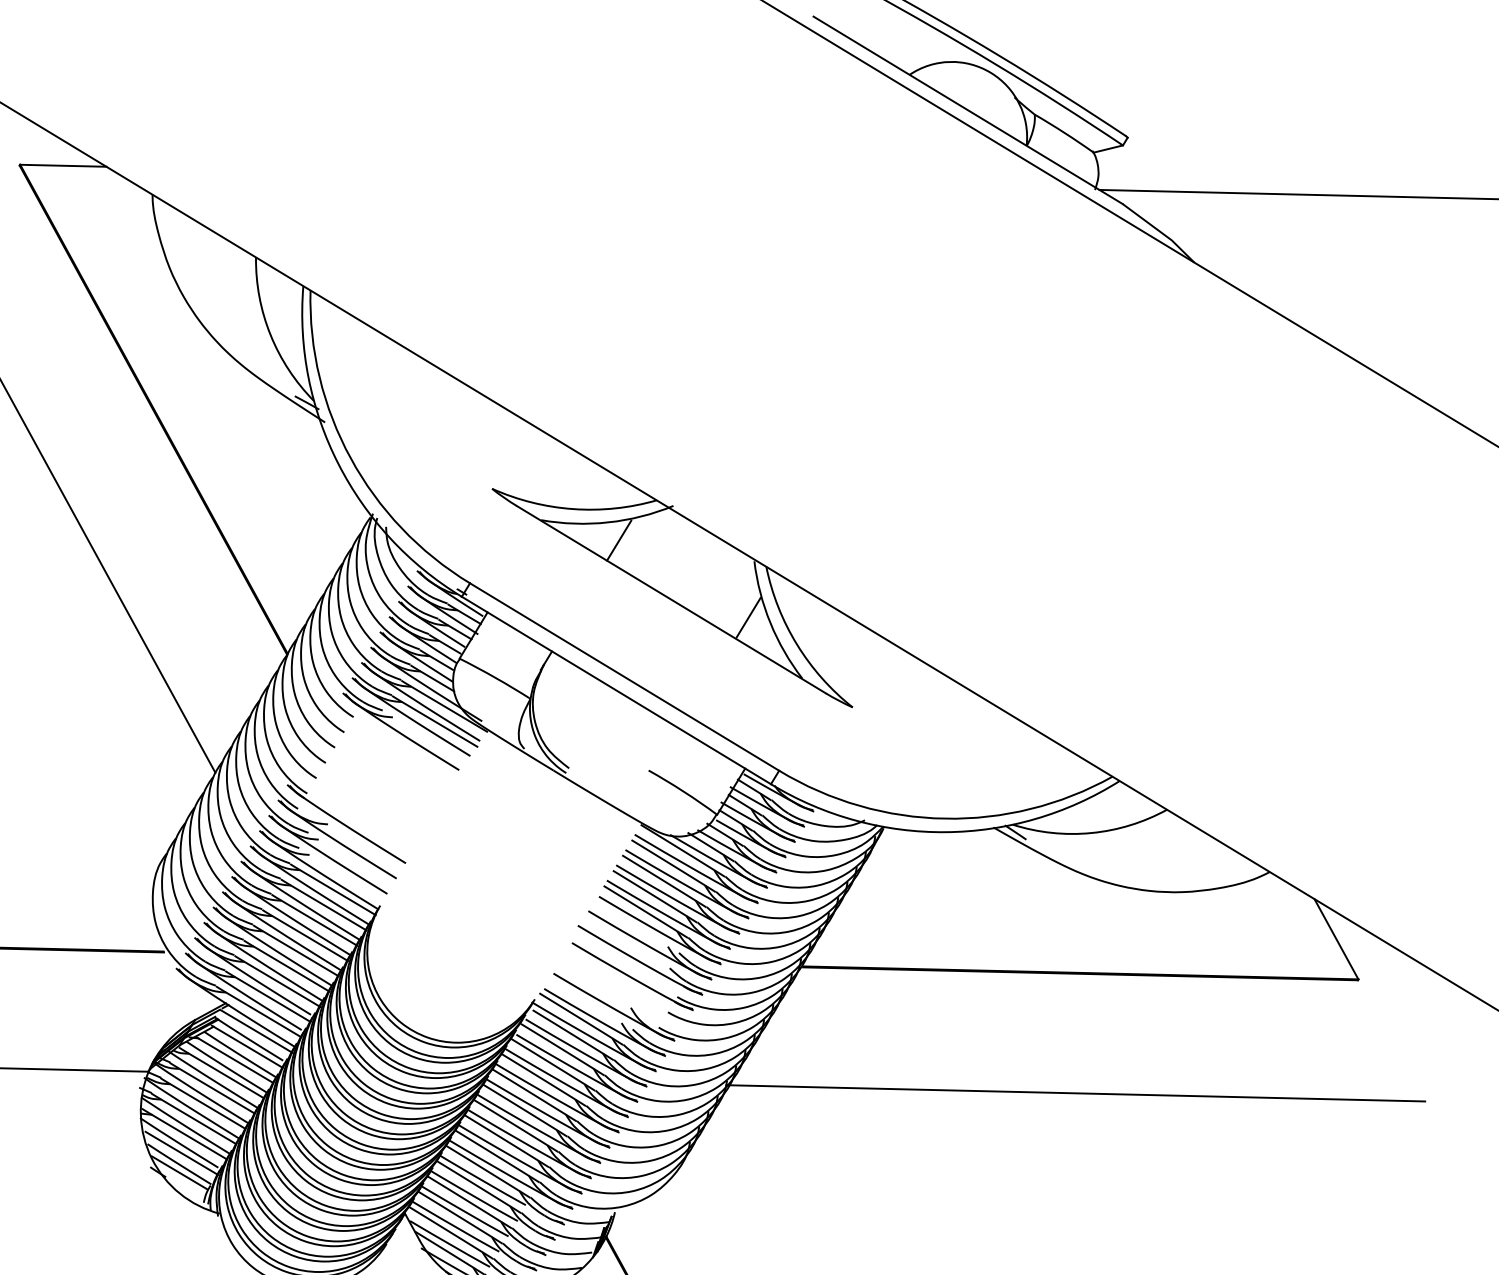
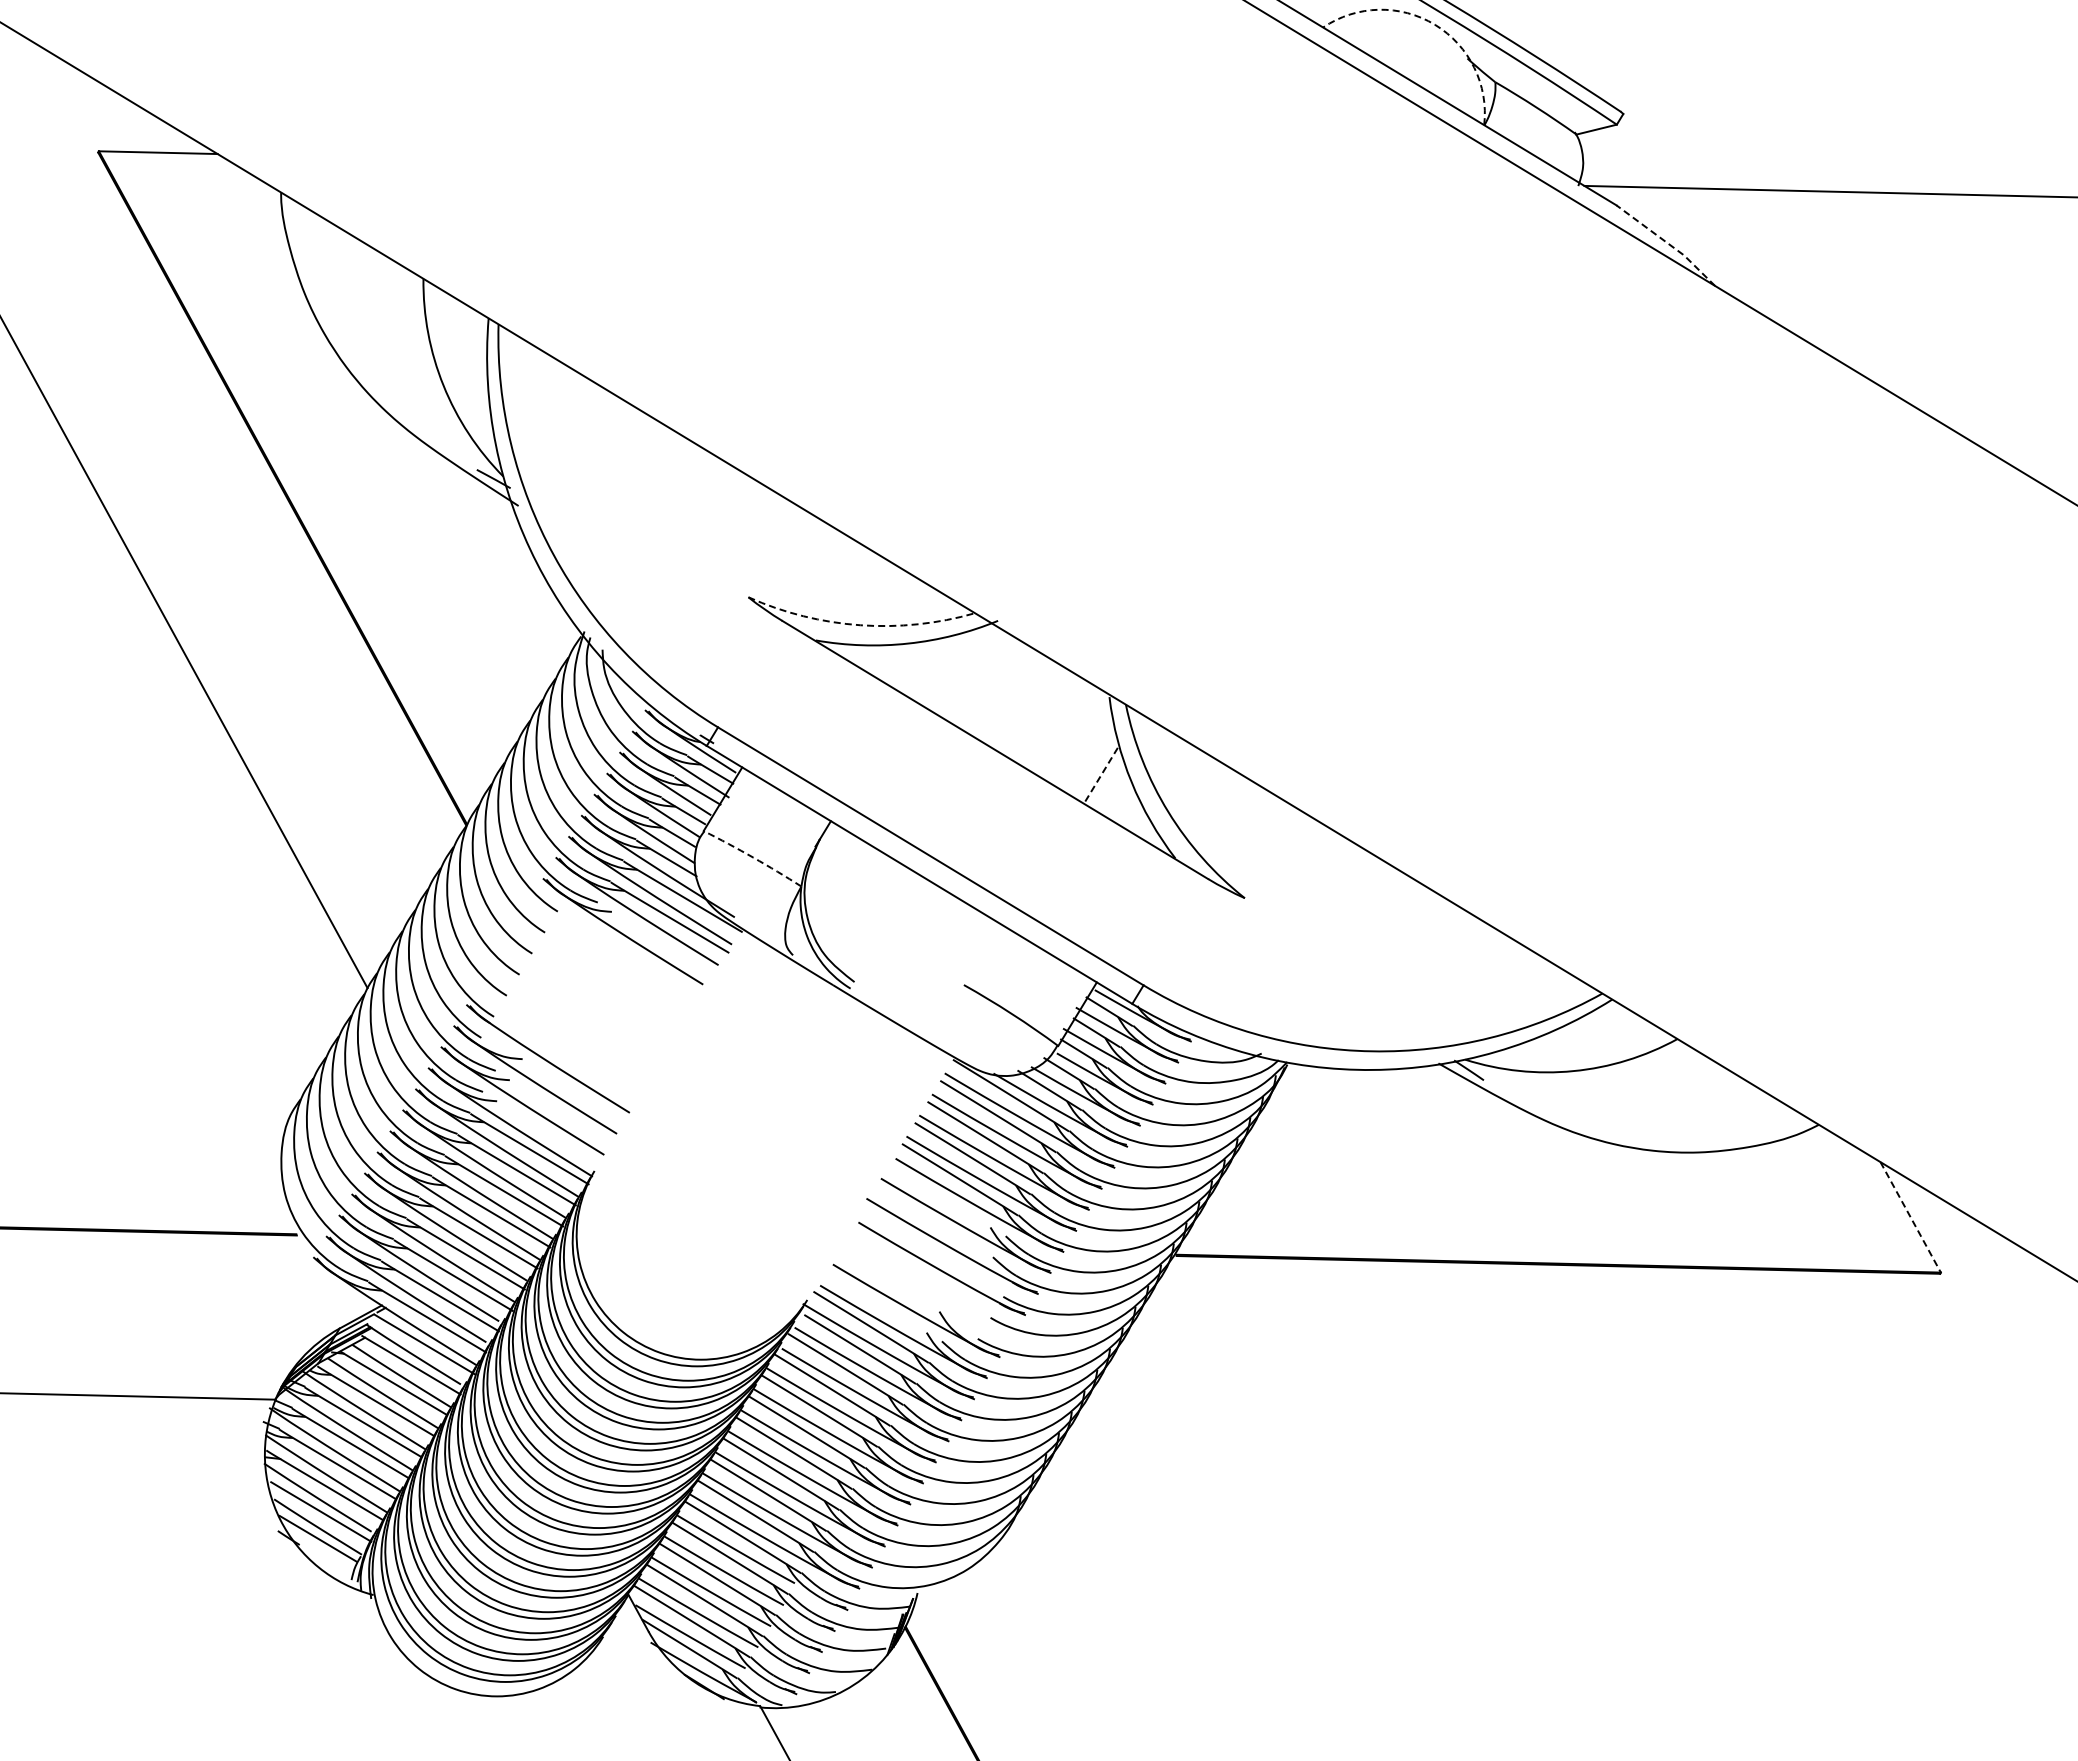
arc: (990, 72) -> (1434, 24), solid -> dashed
line: (1160, 231) -> (1668, 243), solid -> dashed
arc: (573, 509) -> (860, 625), solid -> dashed
line: (618, 540) -> (922, 668), removed
line: (748, 617) -> (1101, 774), solid -> dashed
arc: (495, 677) -> (753, 857), solid -> dashed
line: (1336, 939) -> (1910, 1217), solid -> dashed
line: (1075, 1093) -> (1551, 1429), removed

